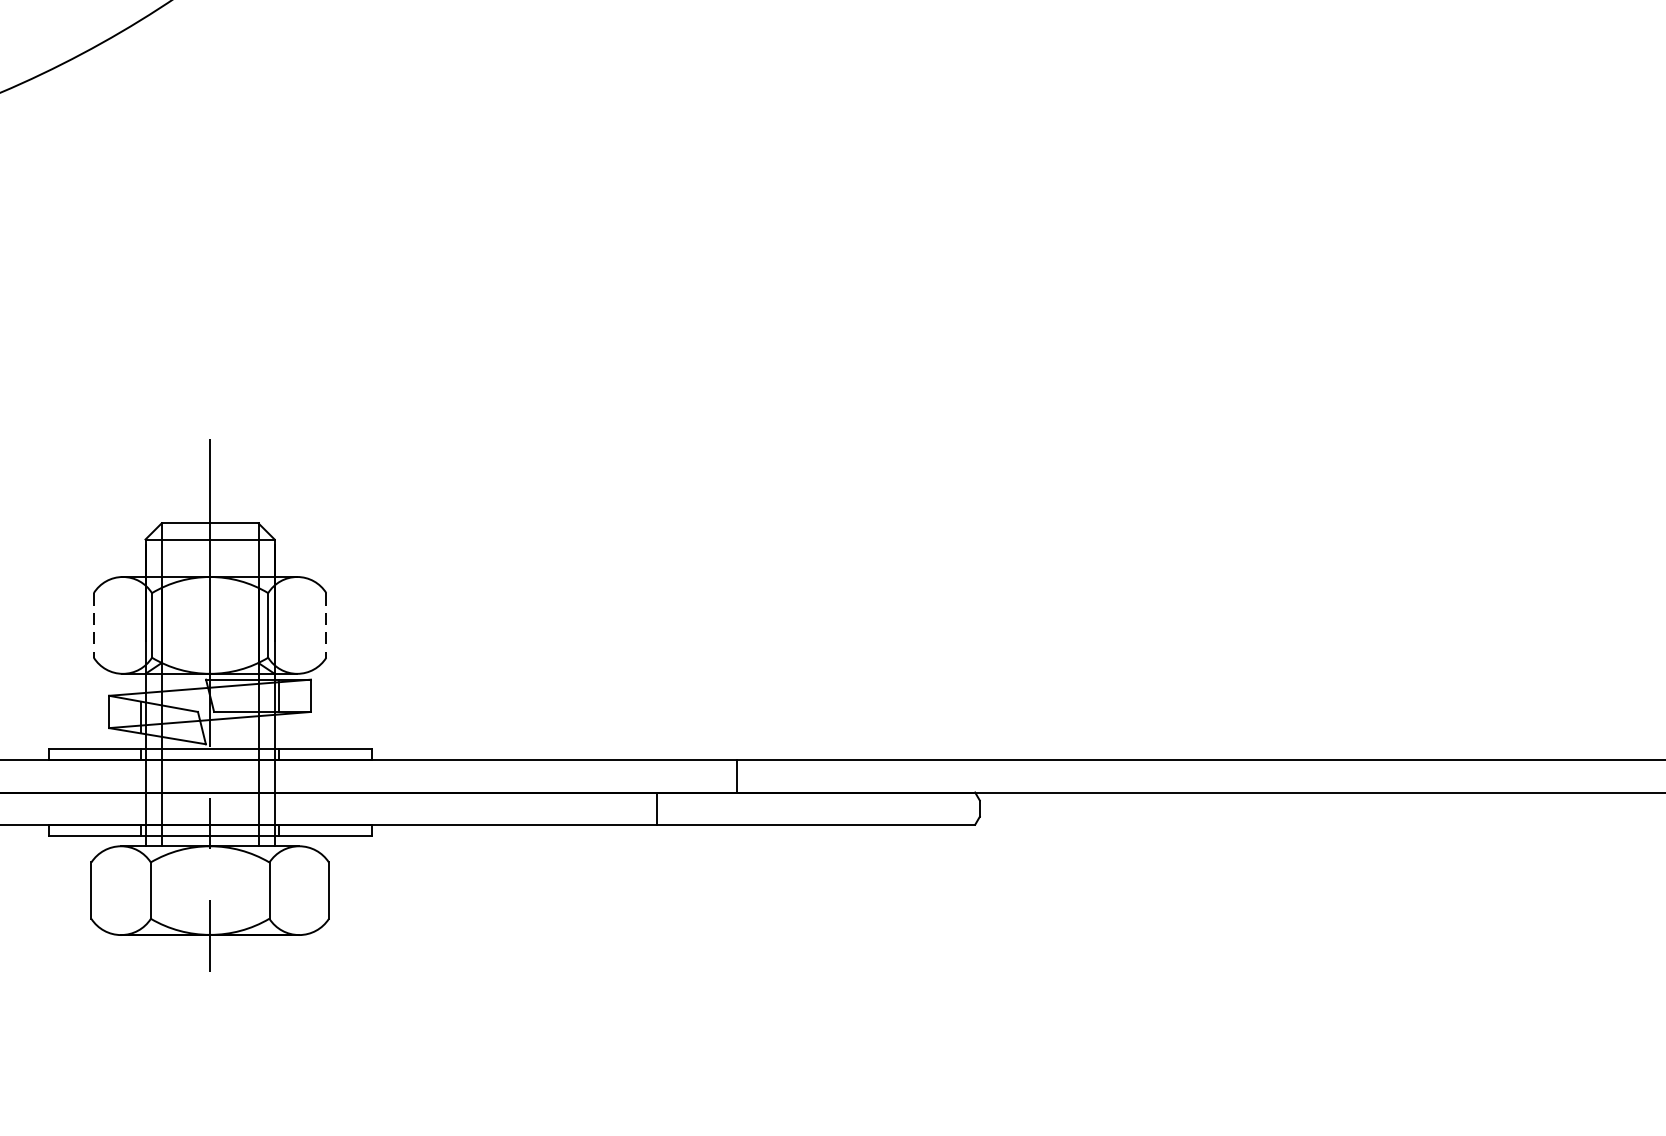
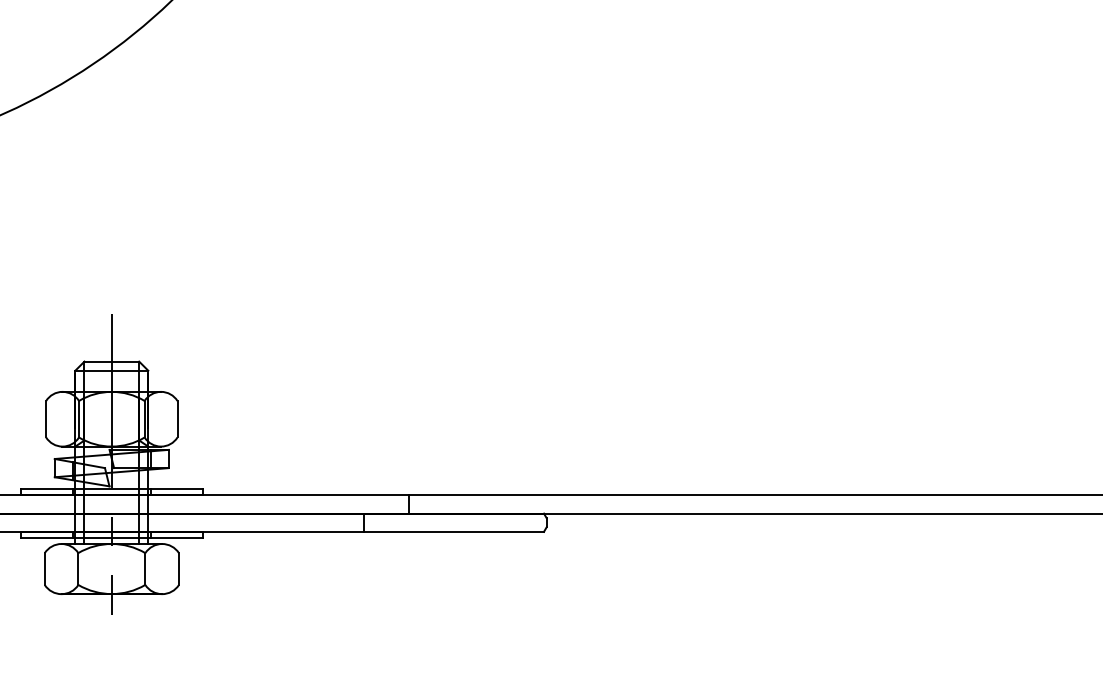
line: (94, 625) -> (46, 419), dashed -> solid
line: (326, 625) -> (177, 419), dashed -> solid

